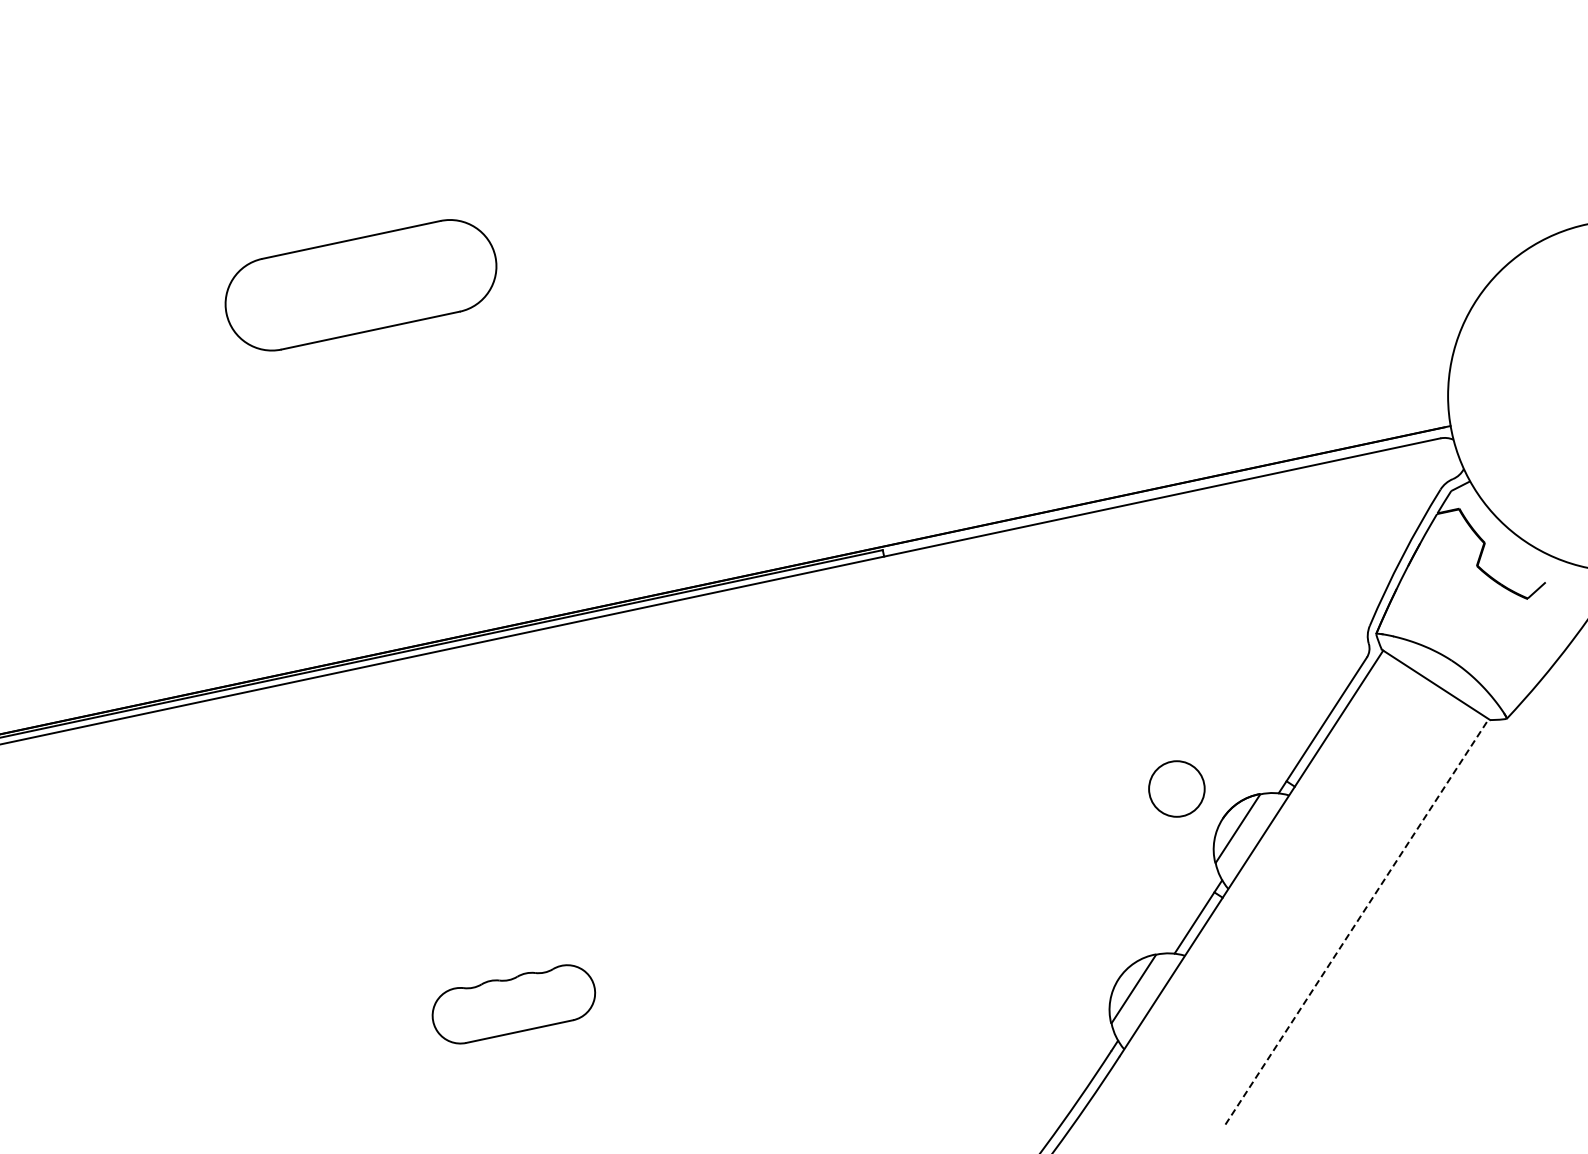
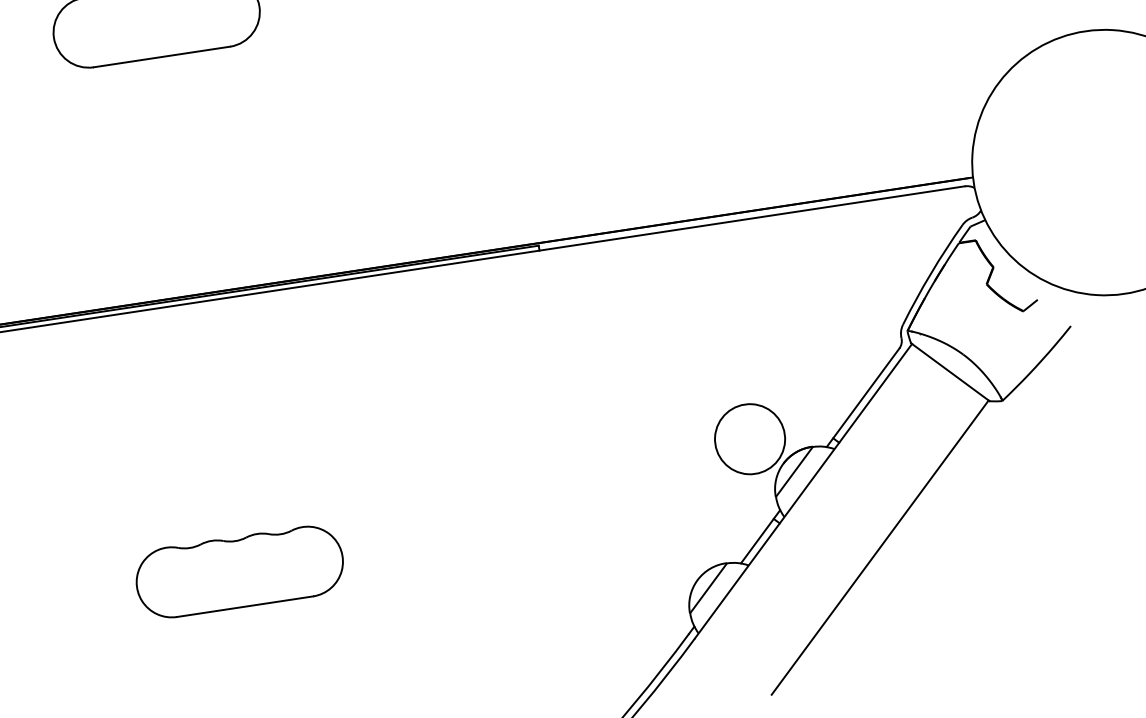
circle: (1176, 788) -> (749, 438), size x1.67
line: (1357, 921) -> (880, 547), dashed -> solid
part: (513, 1004) -> (239, 572), size x1.67

